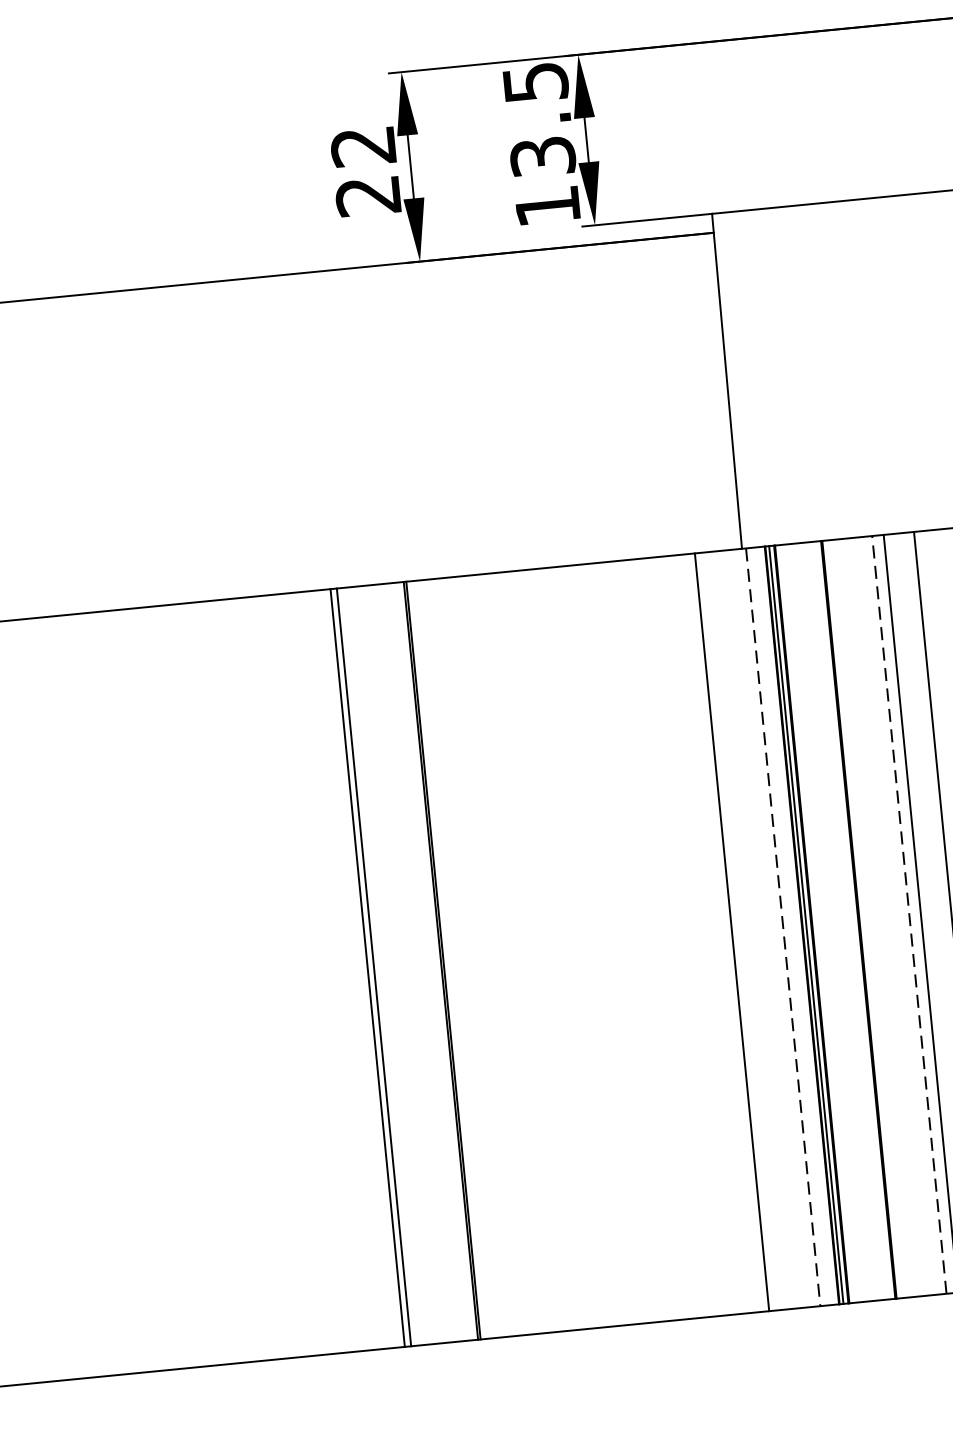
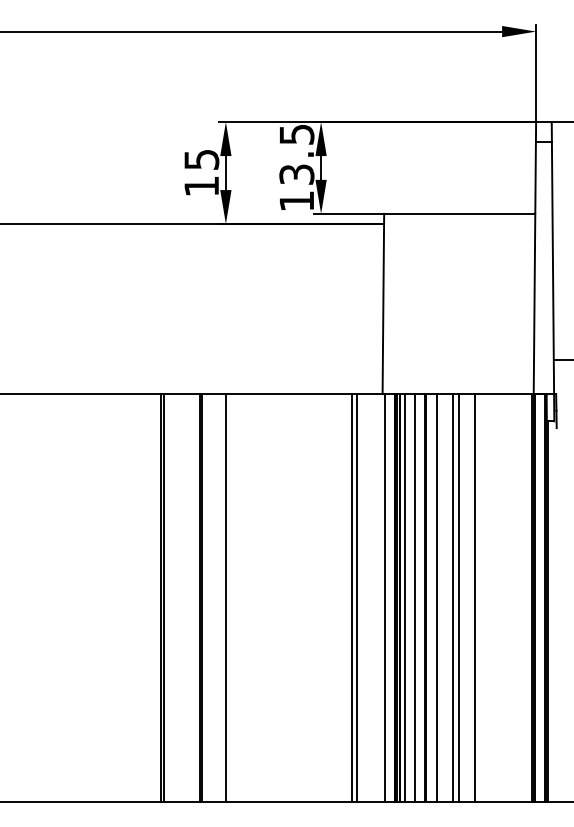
text: (365, 172) -> (201, 173), 22 -> 15
line: (908, 913) -> (452, 597), dashed -> solid
line: (879, 918) -> (436, 598), added
line: (840, 922) -> (415, 598), added
line: (821, 924) -> (405, 598), added
line: (782, 927) -> (384, 598), dashed -> solid
line: (723, 933) -> (352, 598), added
line: (487, 956) -> (225, 598), added

